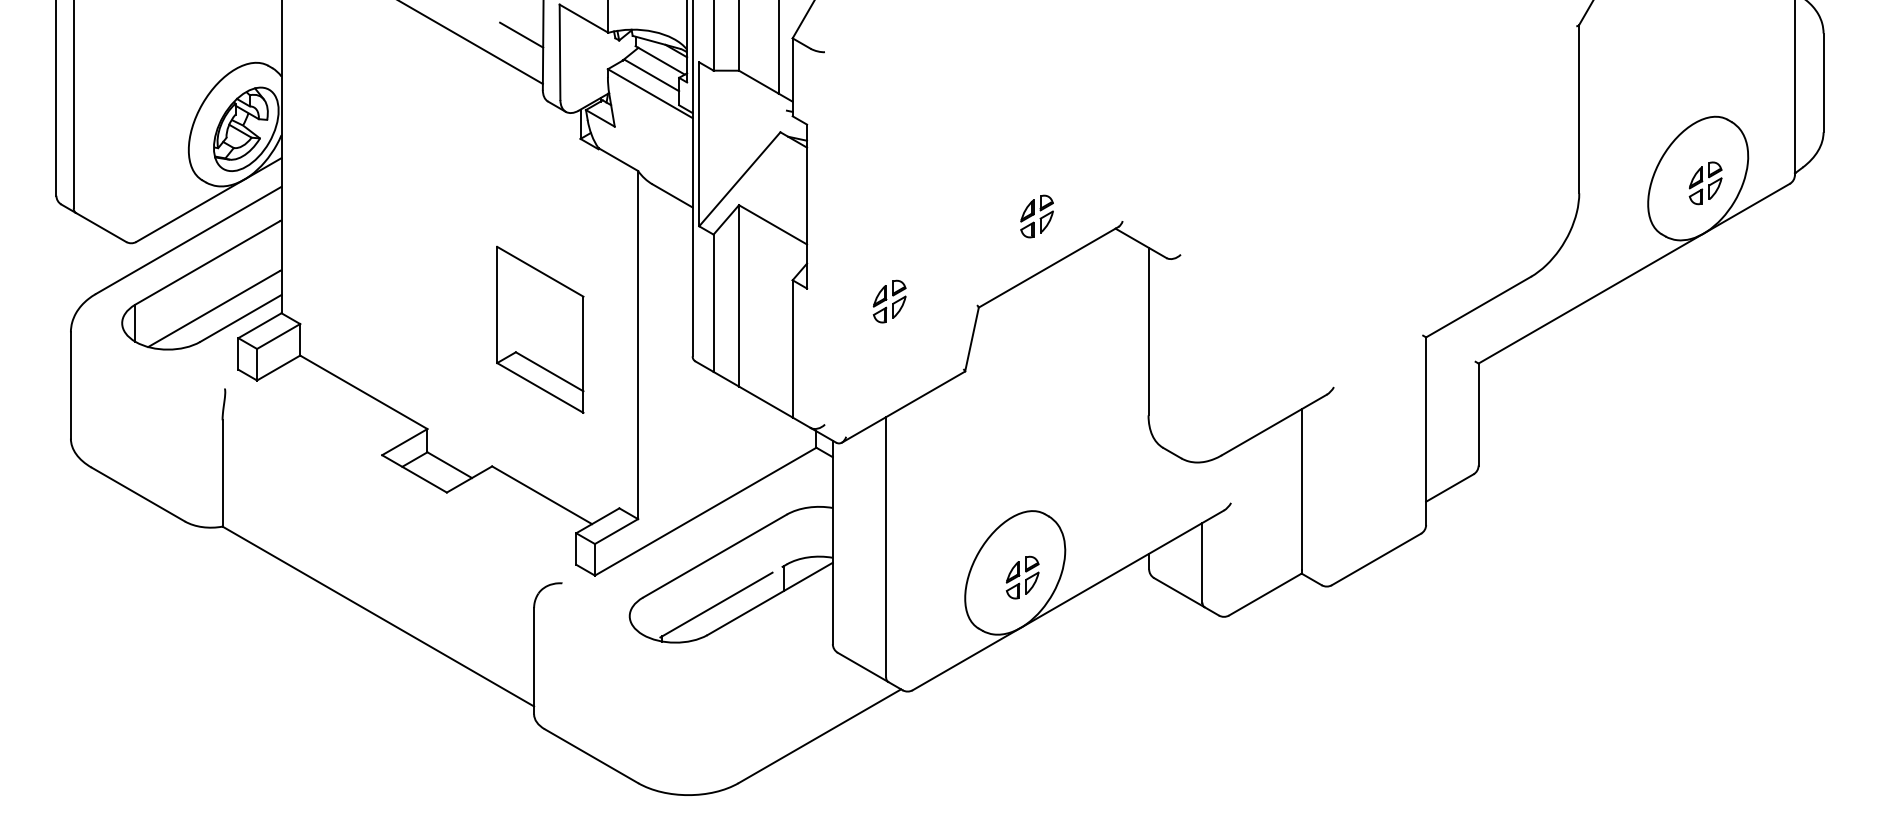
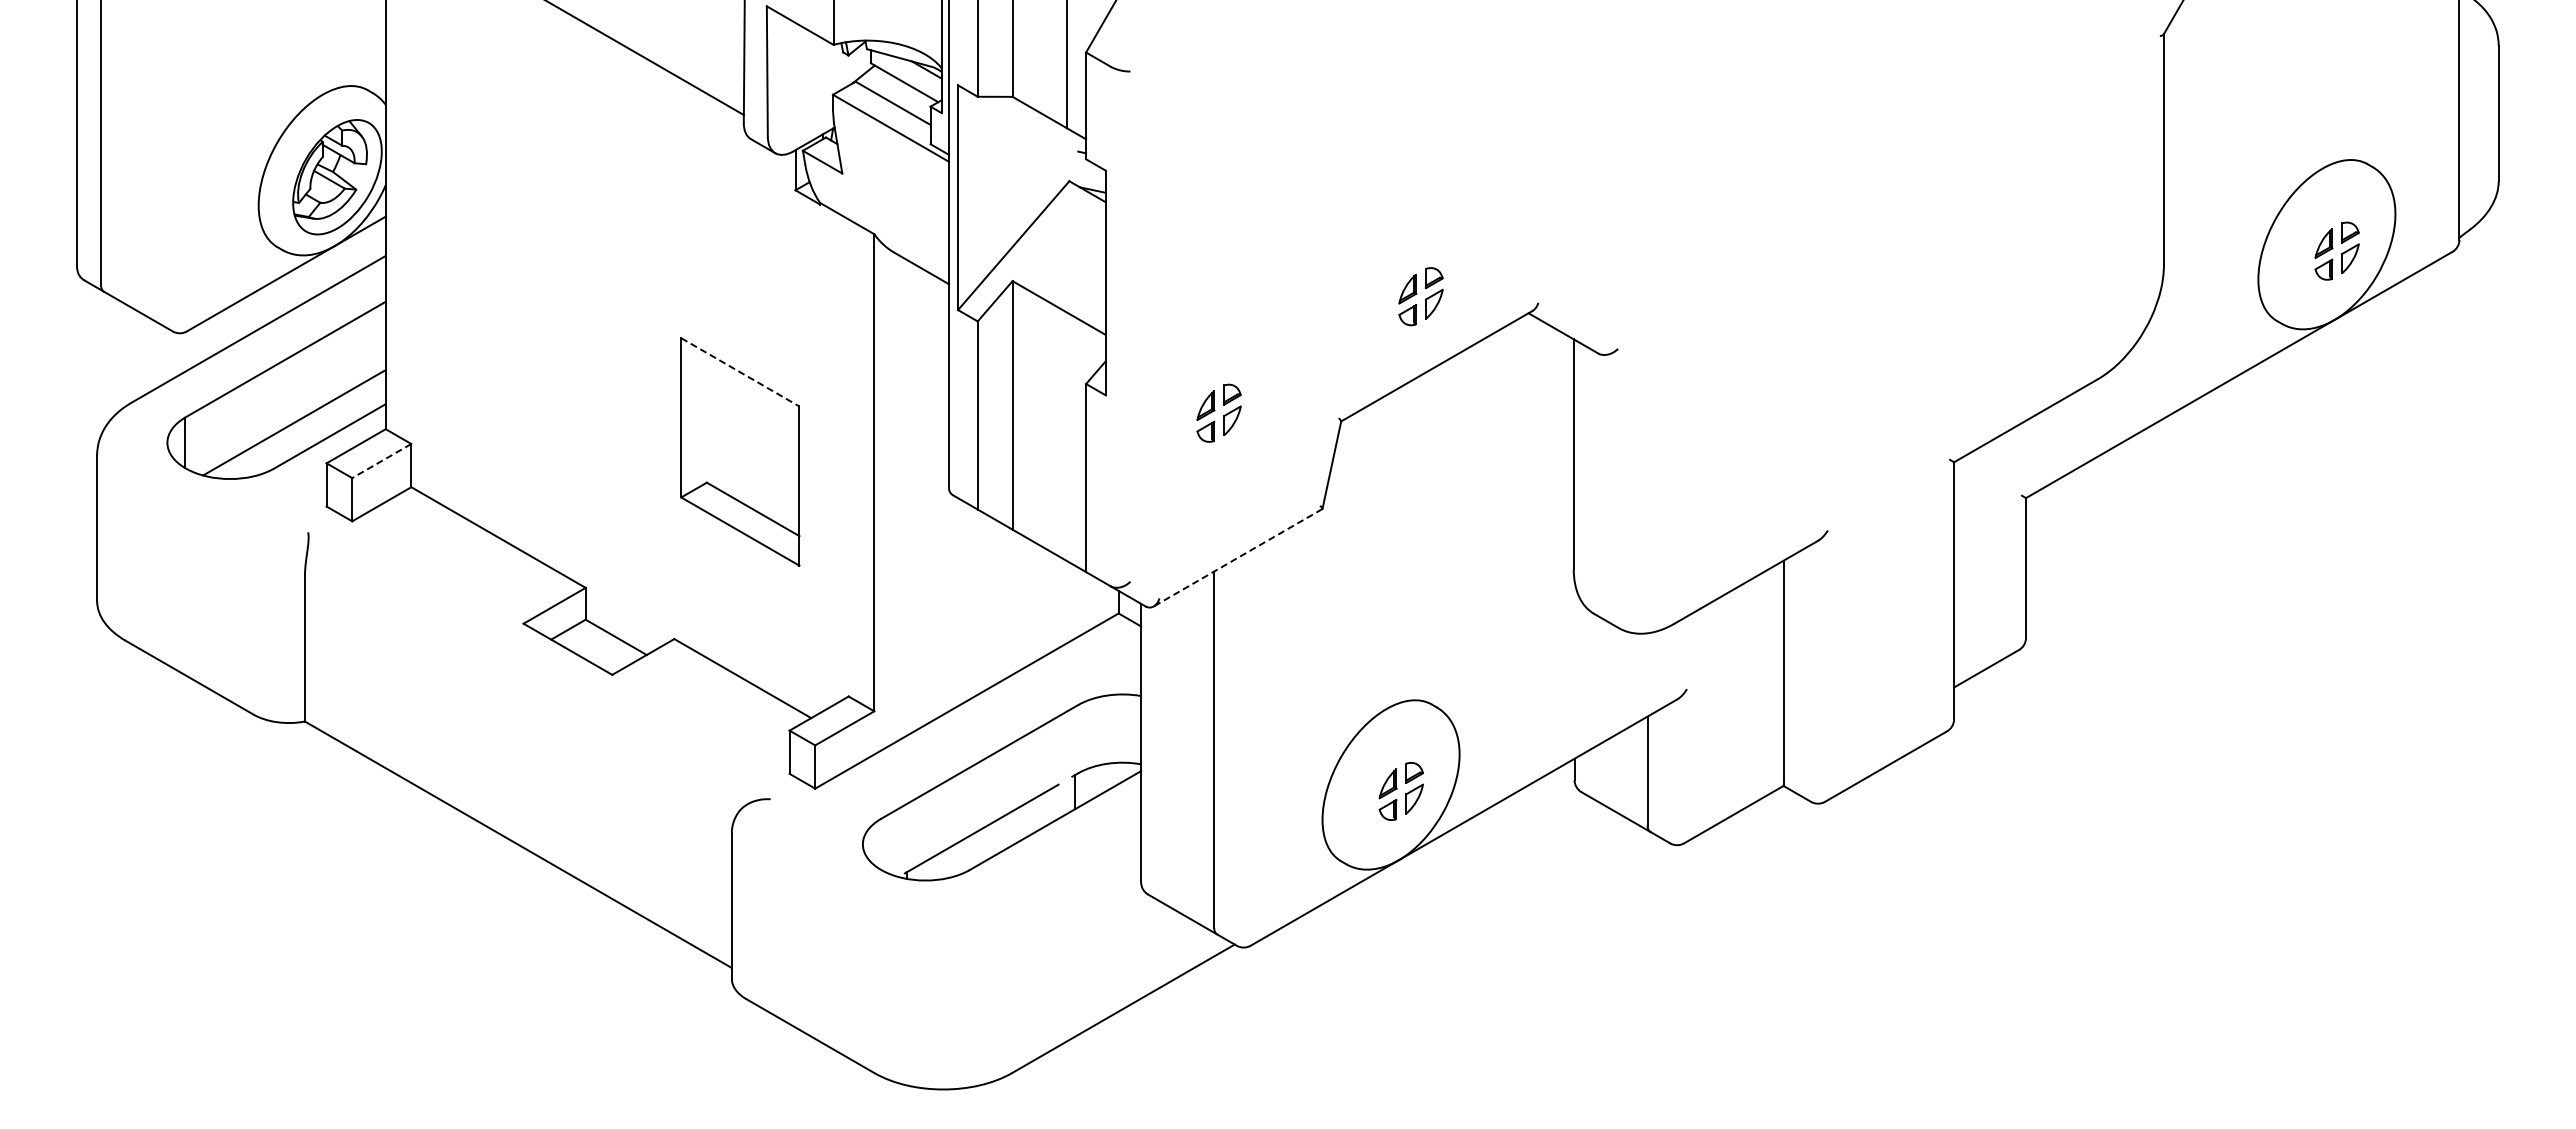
line: (521, 35) -> (714, 48), removed
line: (540, 271) -> (740, 372), solid -> dashed
line: (278, 336) -> (381, 461), solid -> dashed
line: (903, 407) -> (1237, 558), solid -> dashed

